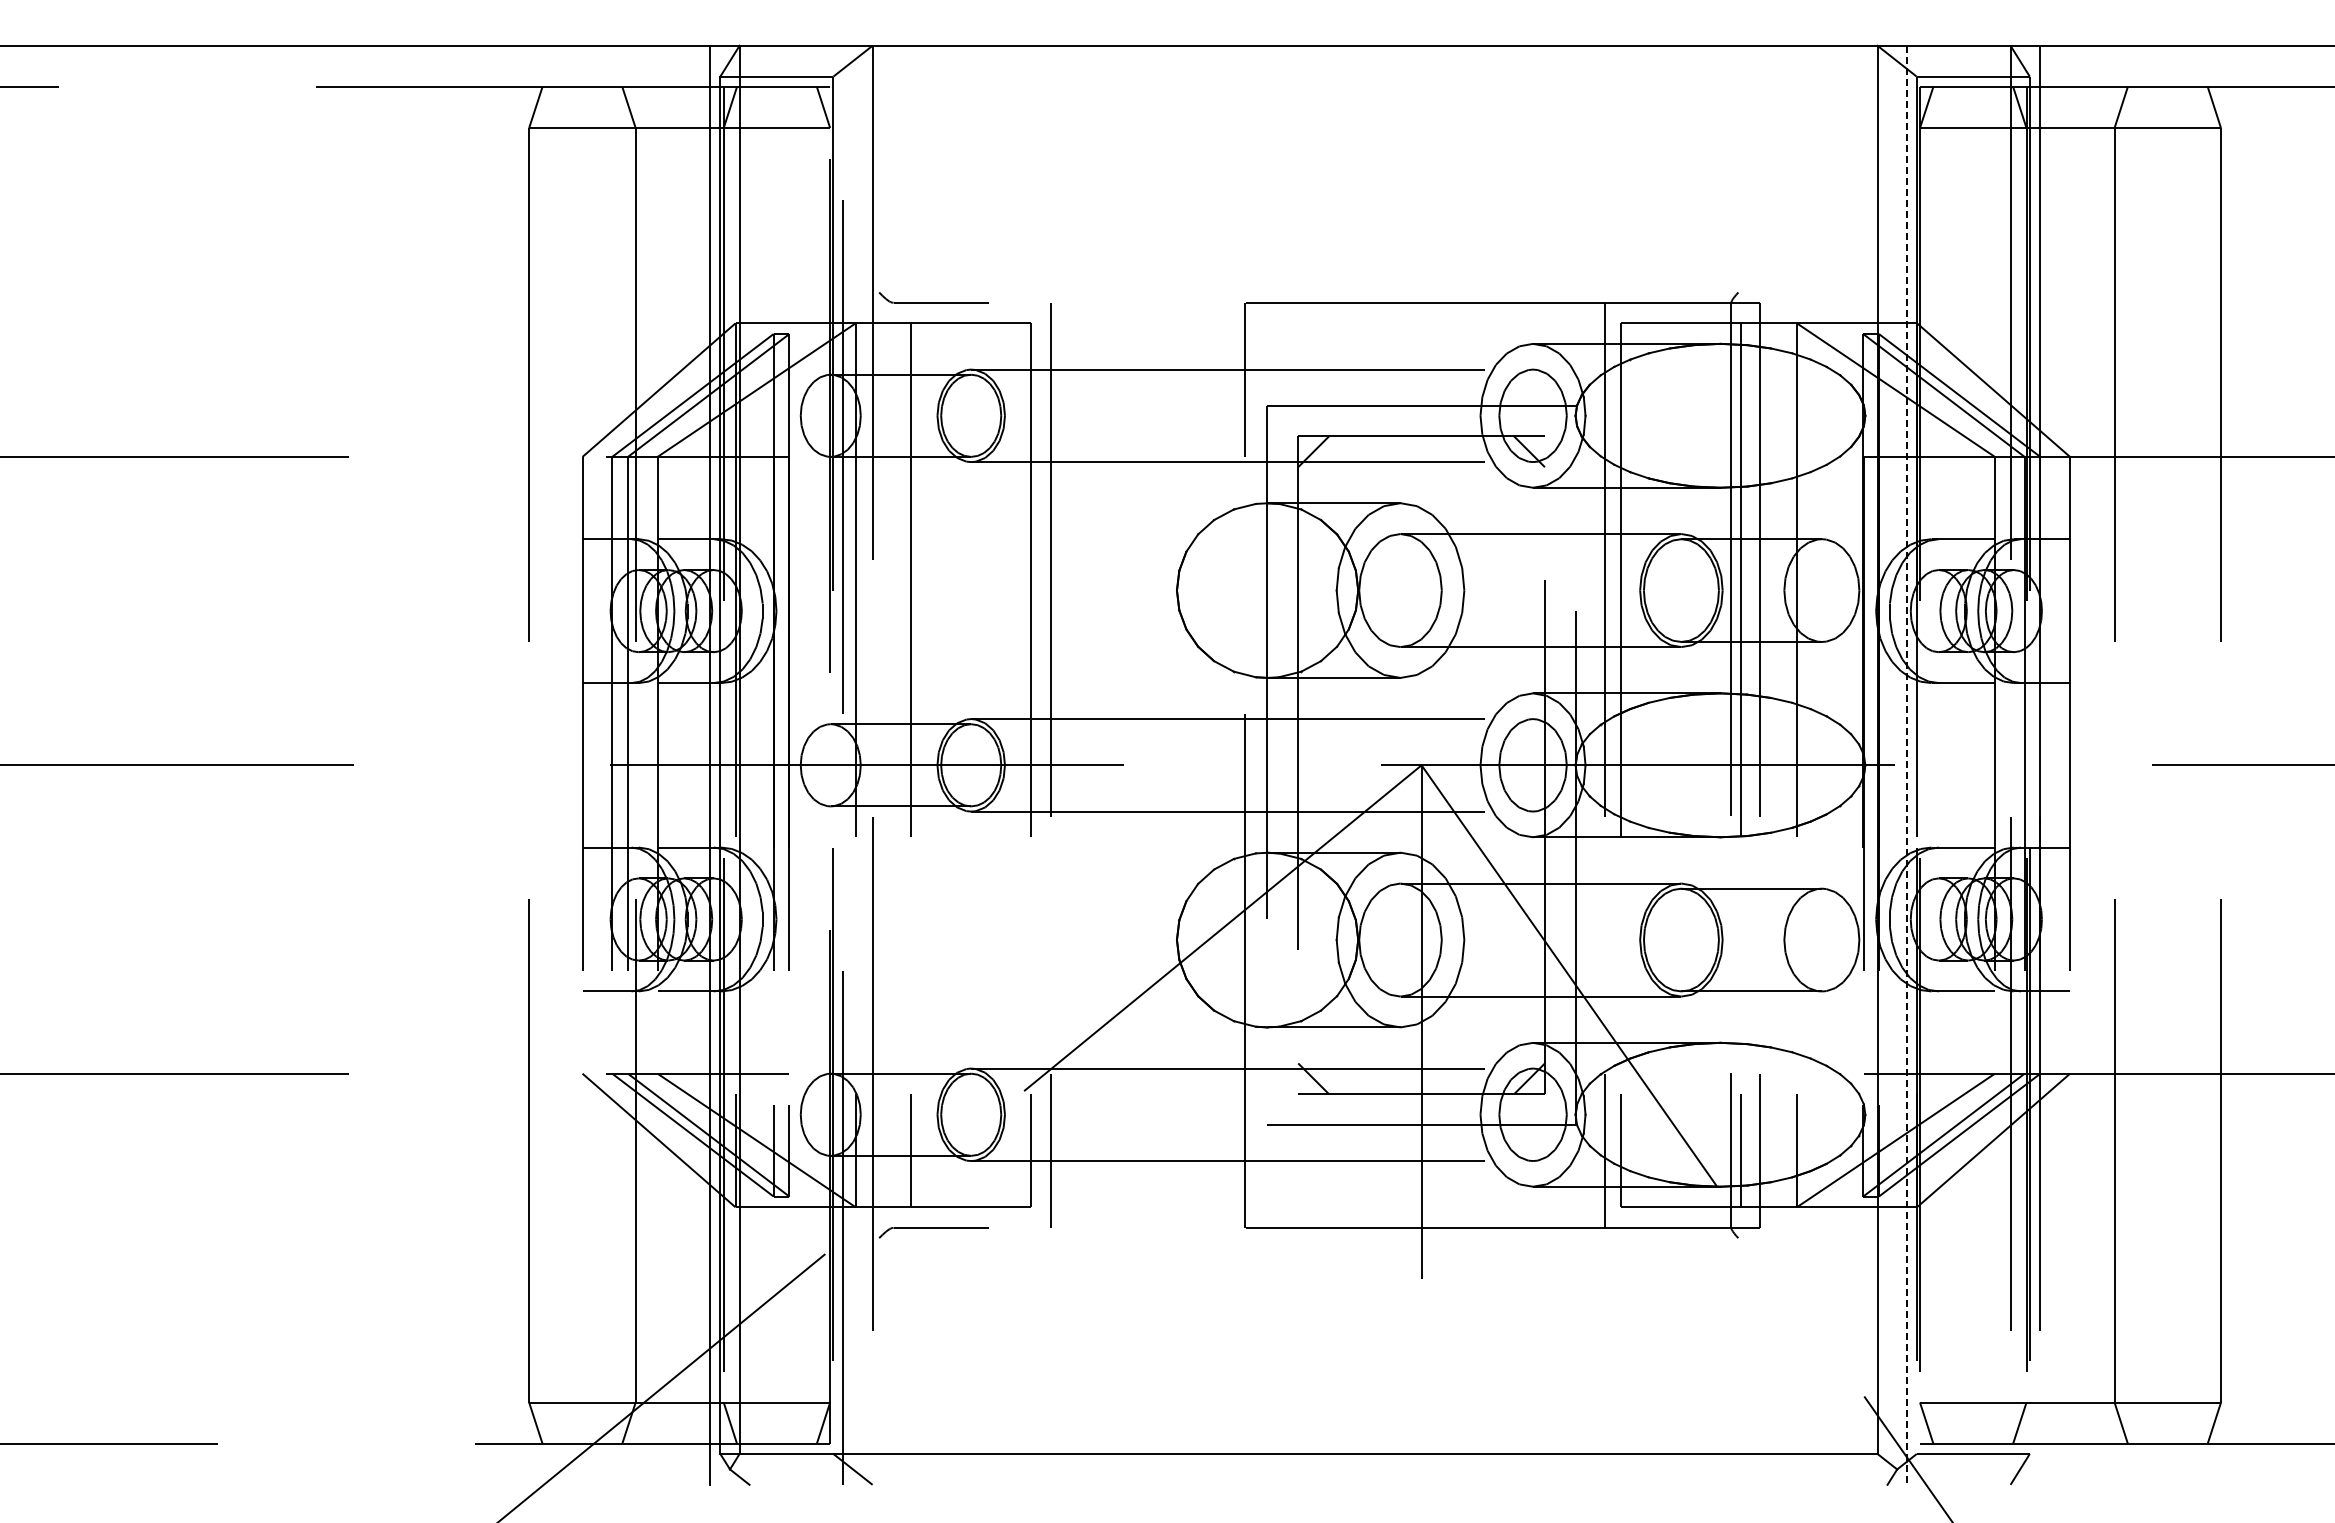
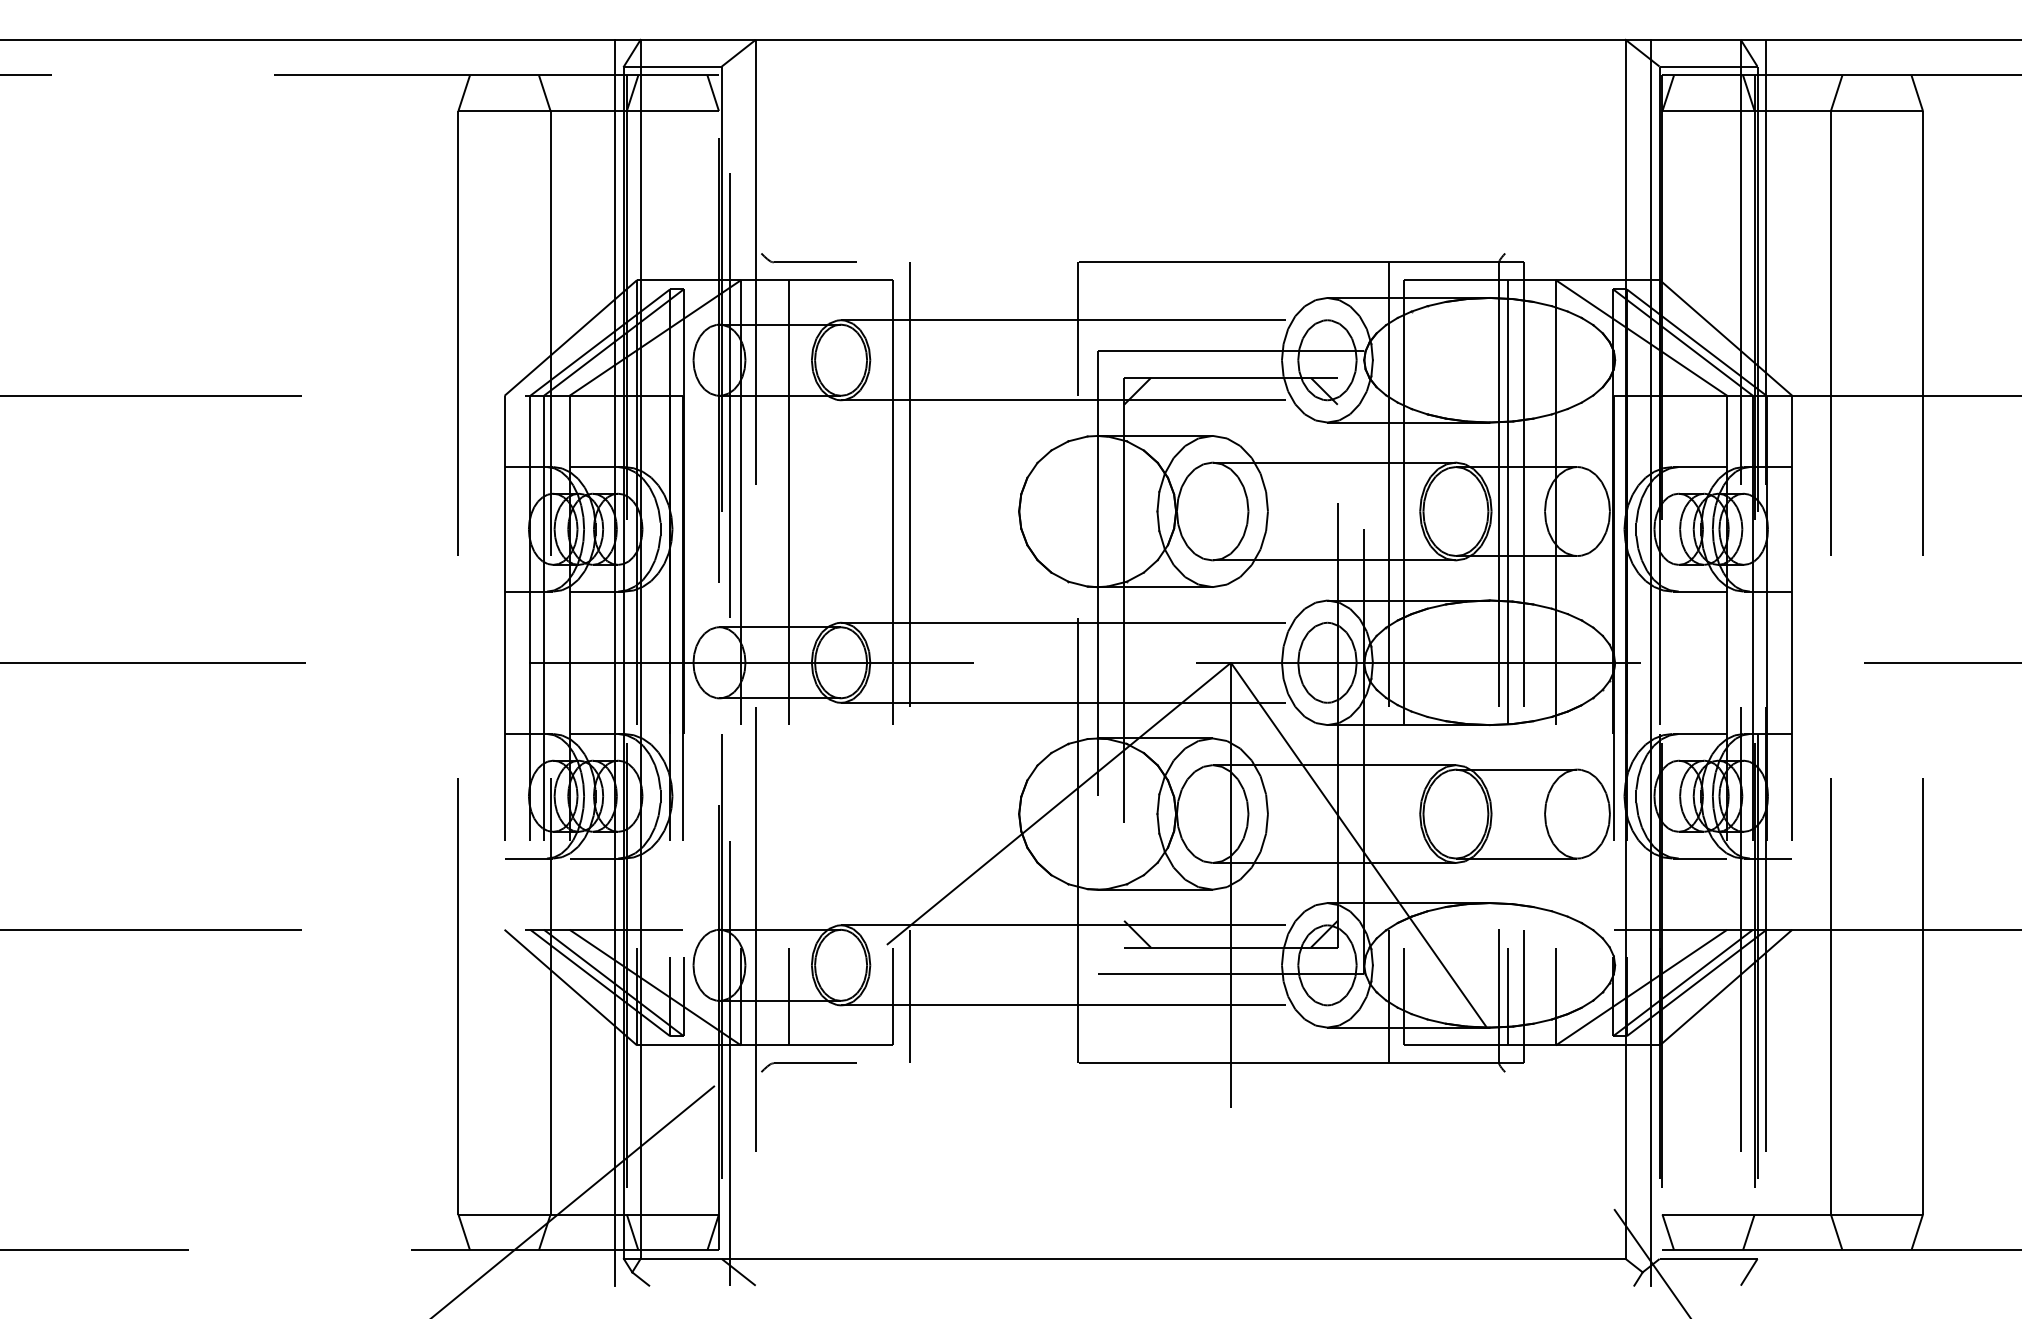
line: (1906, 765) -> (1650, 662), dashed -> solid

